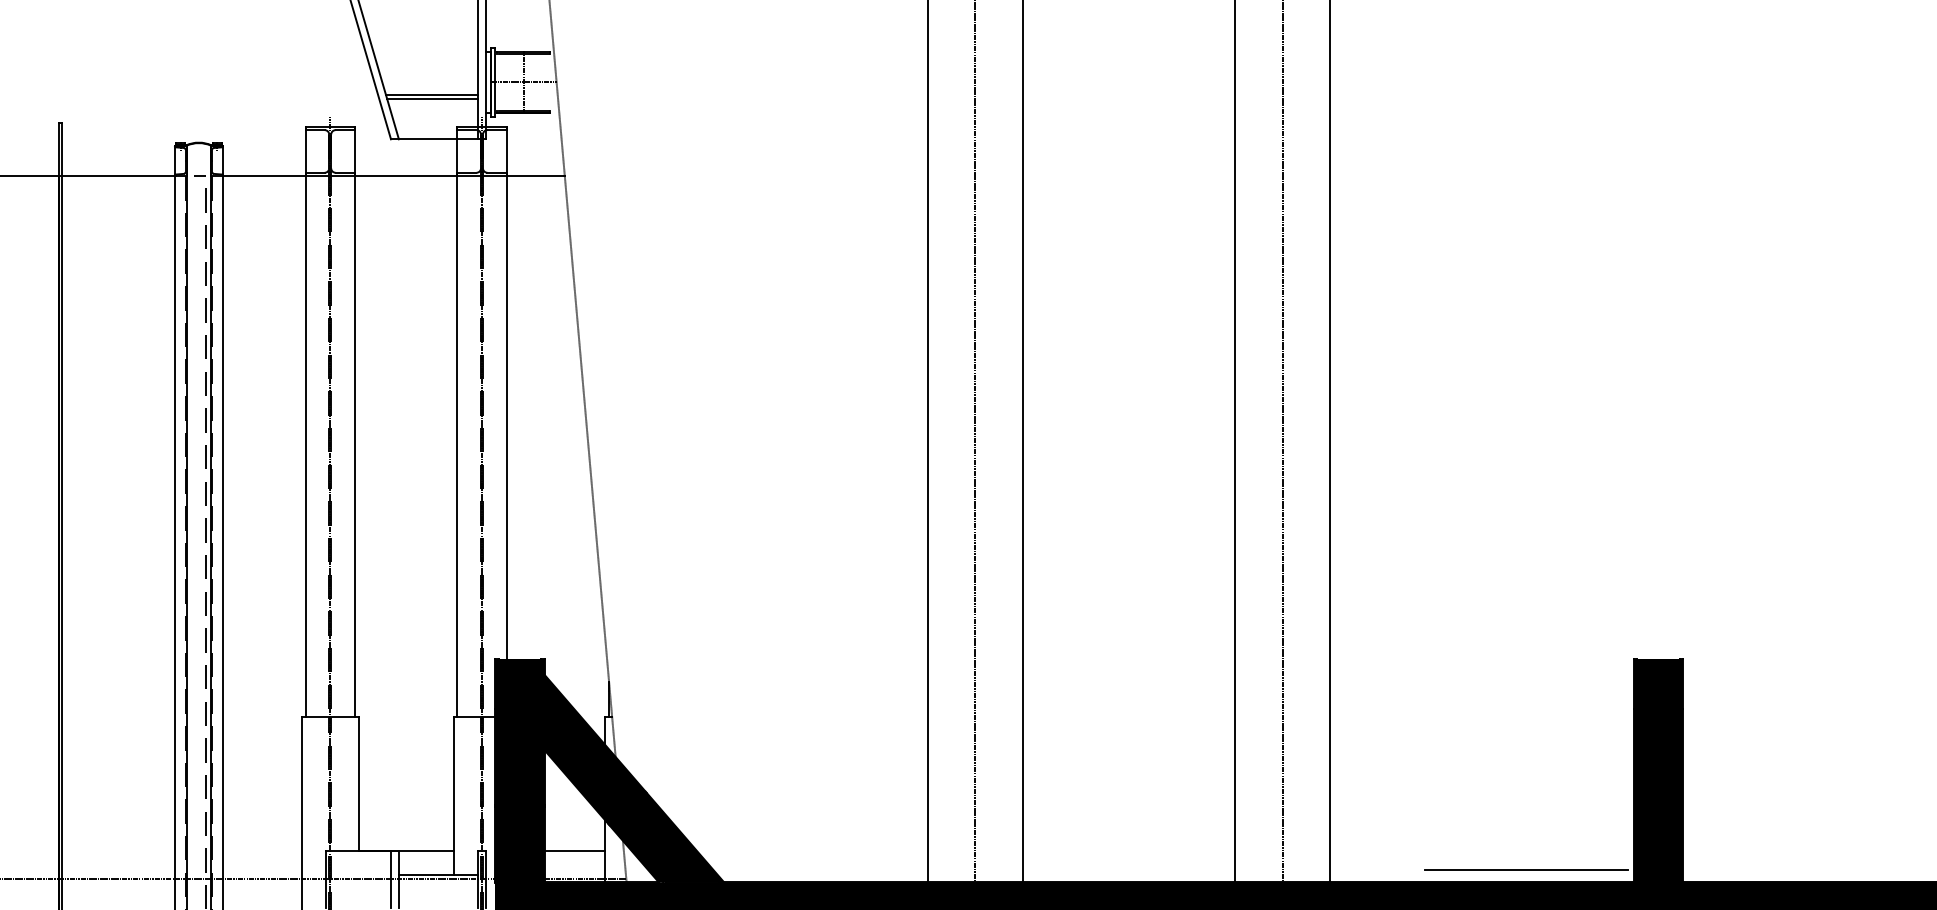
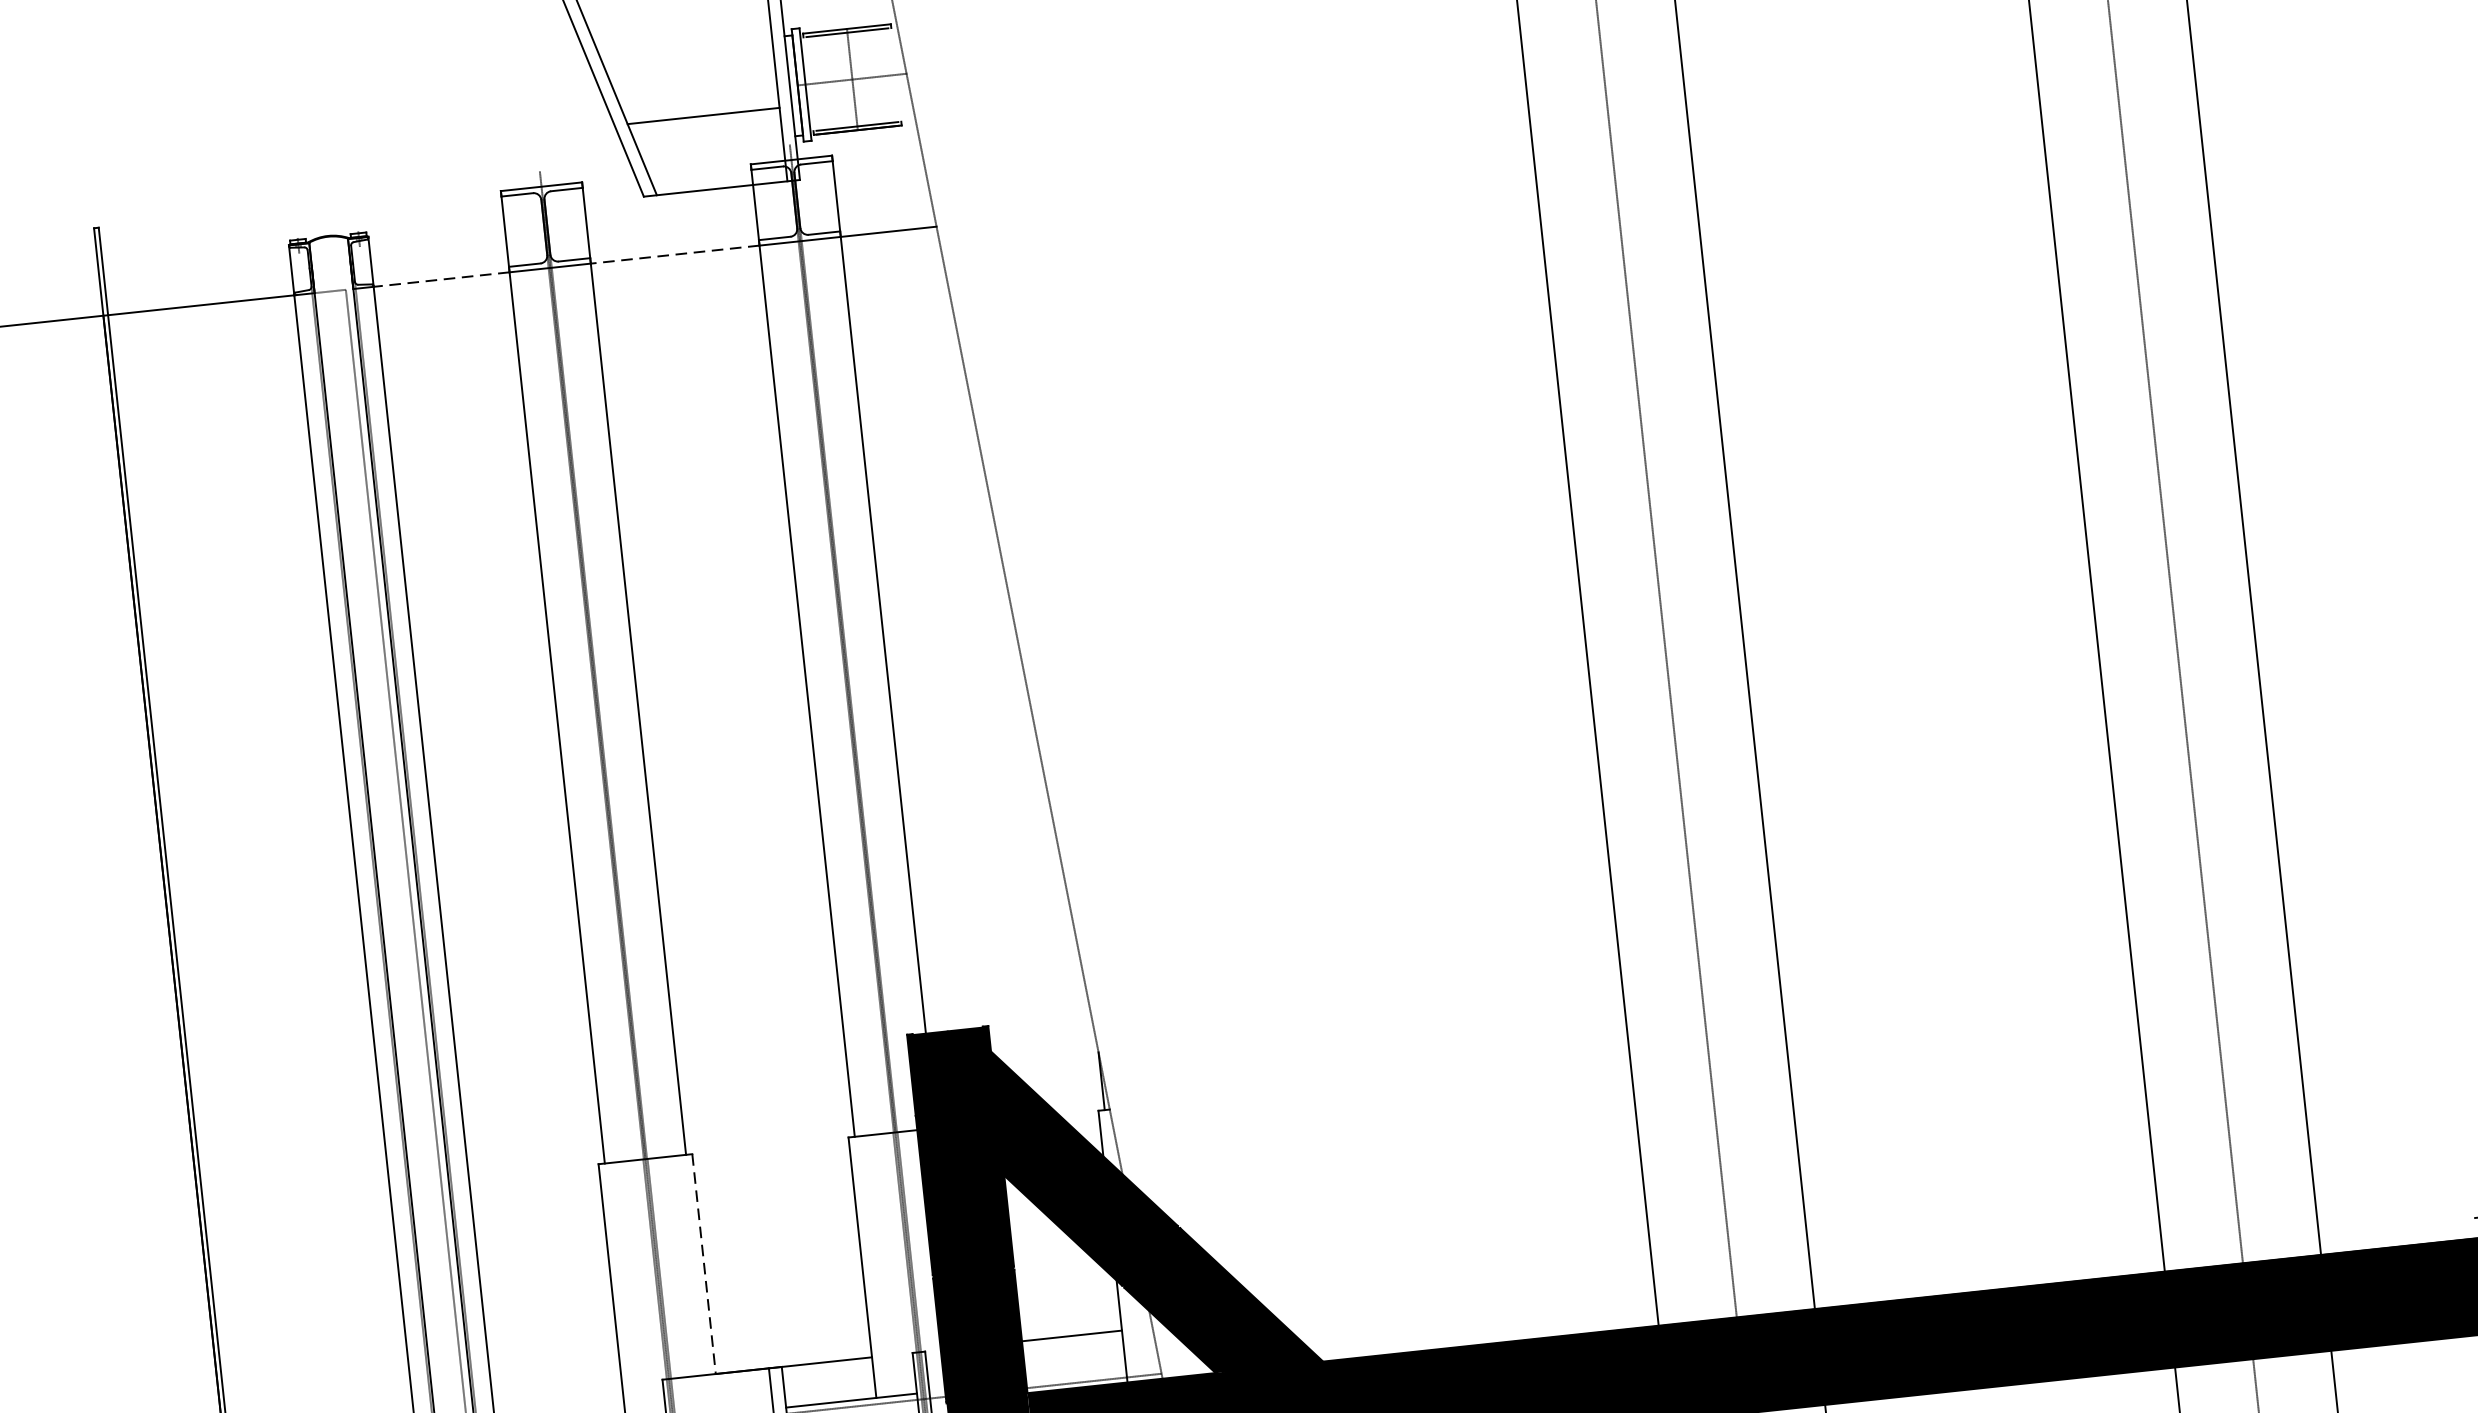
line: (432, 98) -> (705, 122), removed
line: (263, 176) -> (440, 280), solid -> dashed
line: (405, 176) -> (674, 255), solid -> dashed
line: (358, 784) -> (703, 1264), solid -> dashed

